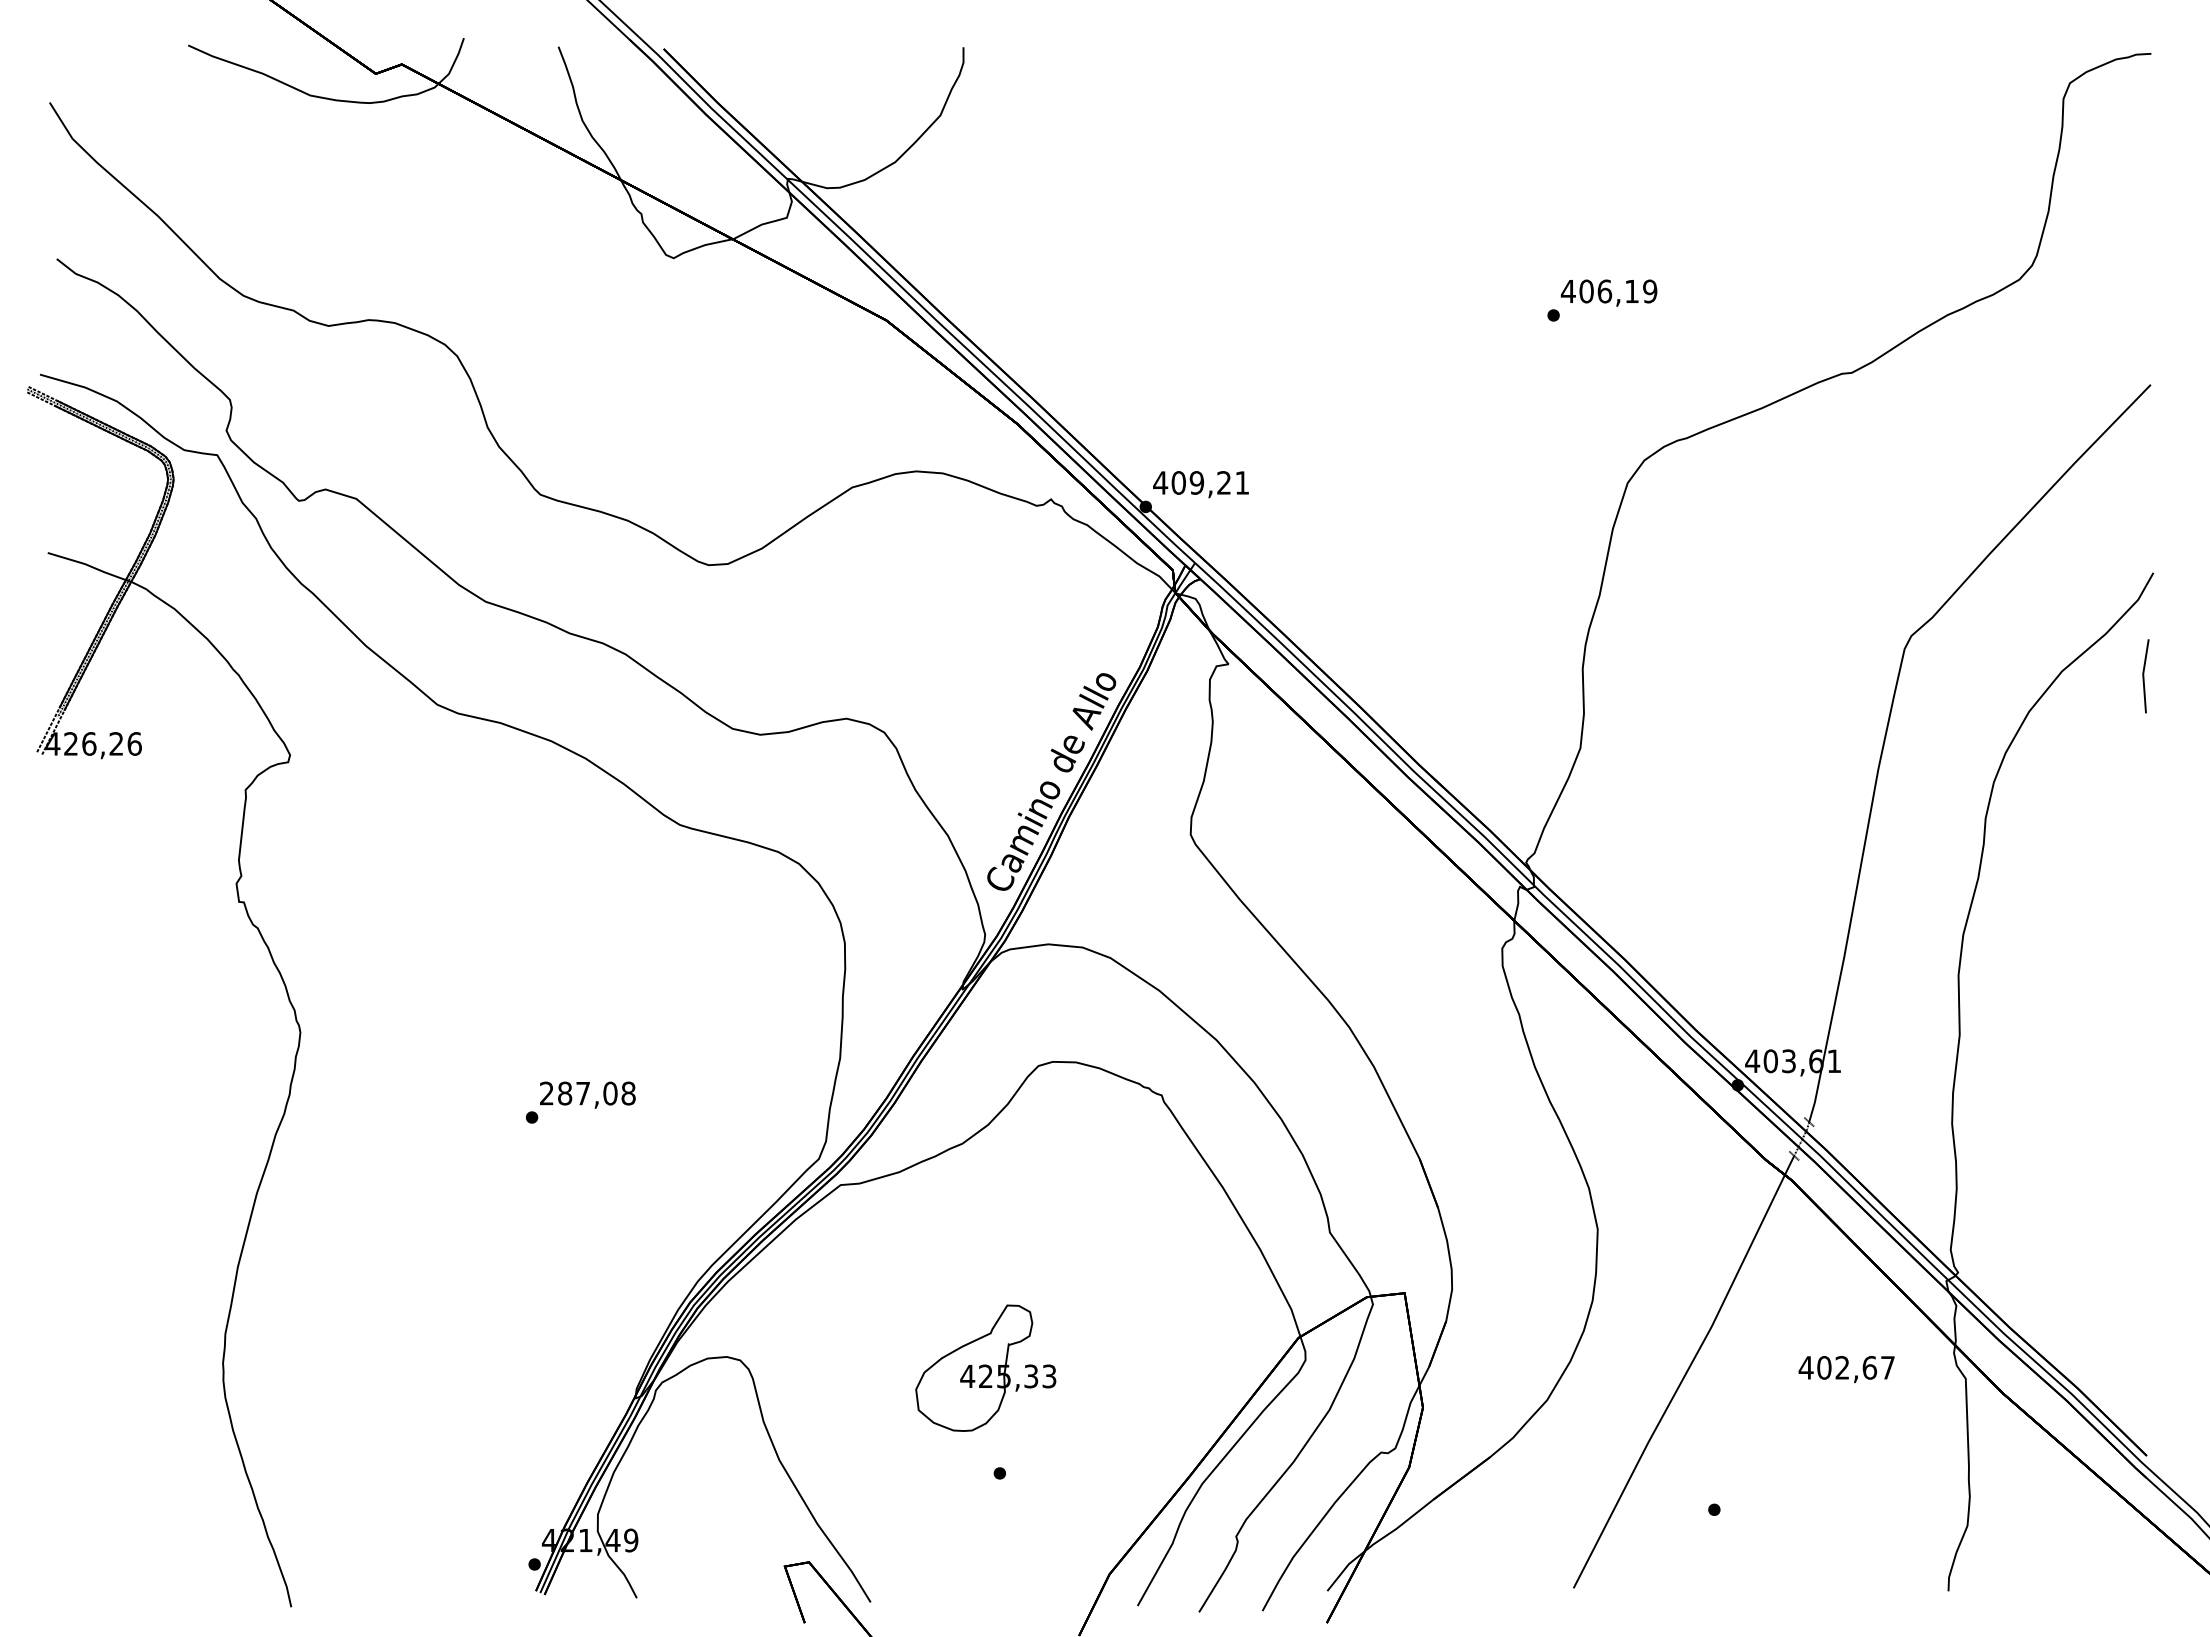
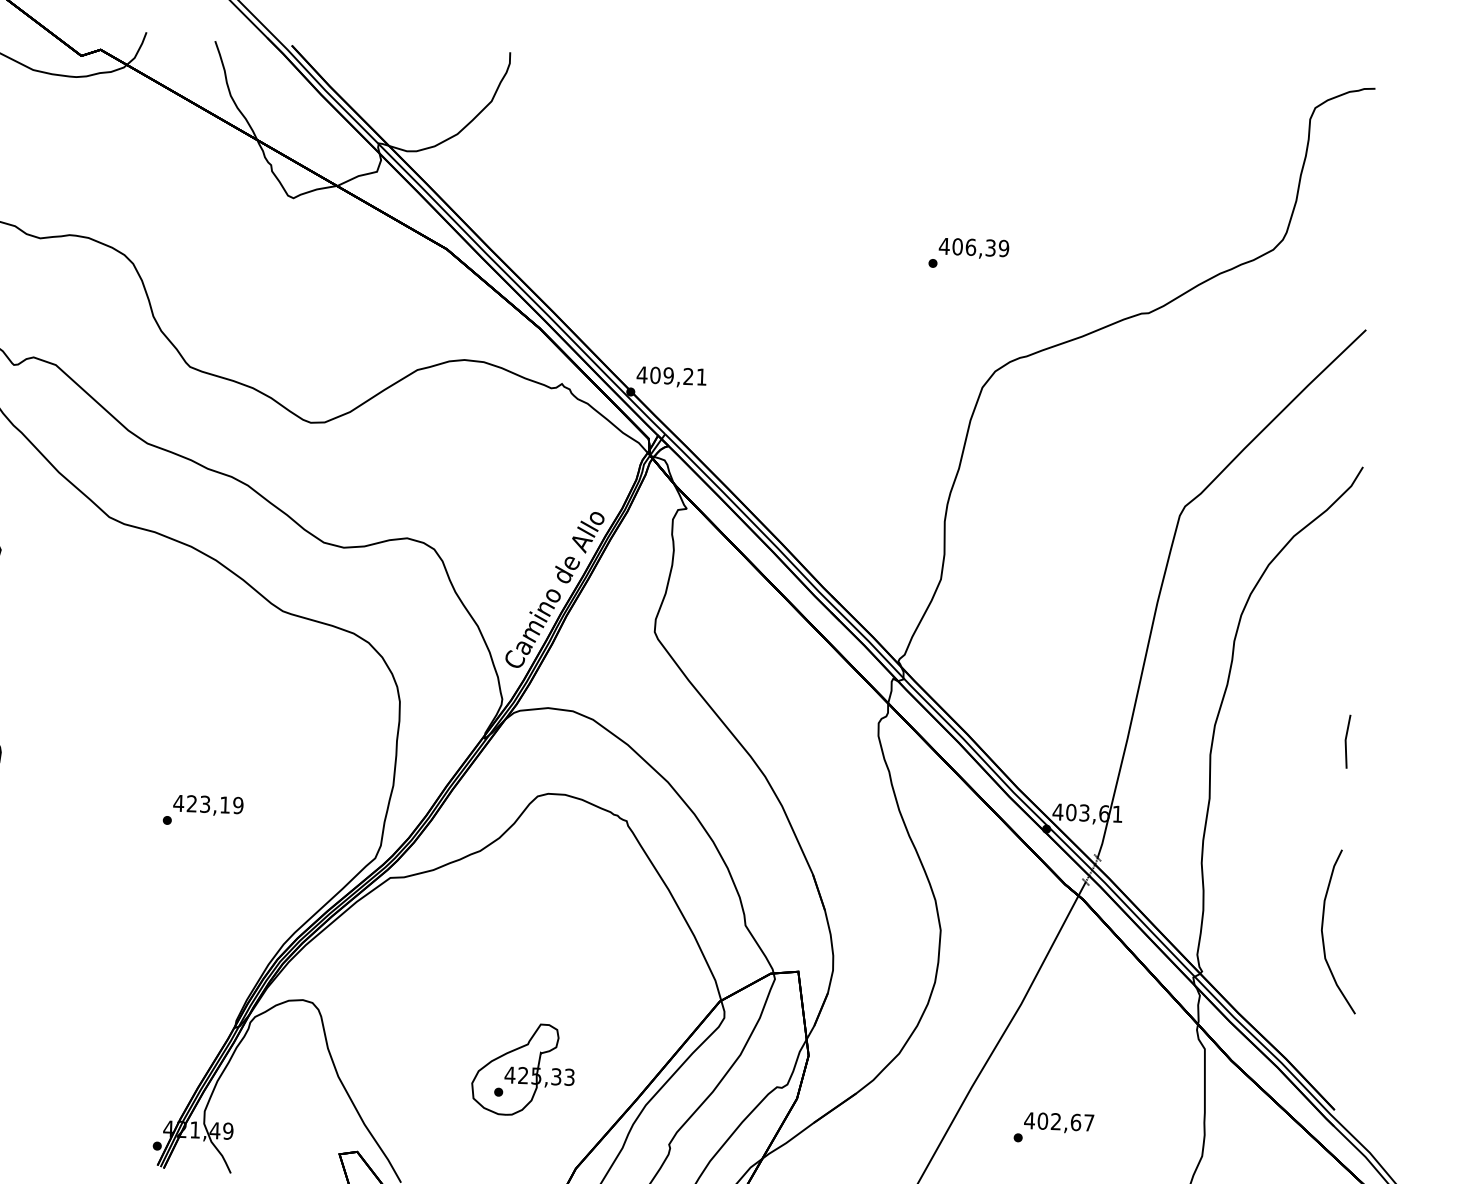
text: (1631, 291) -> (990, 248), 406,19 -> 406,39
line: (2144, 676) -> (1346, 741), moved
text: (587, 1093) -> (208, 804), 287,08 -> 423,19
curve: (2122, 1216) -> (1323, 935), added
part: (985, 1367) -> (523, 1069), moved
text: (1846, 1369) -> (1058, 1123), moved

